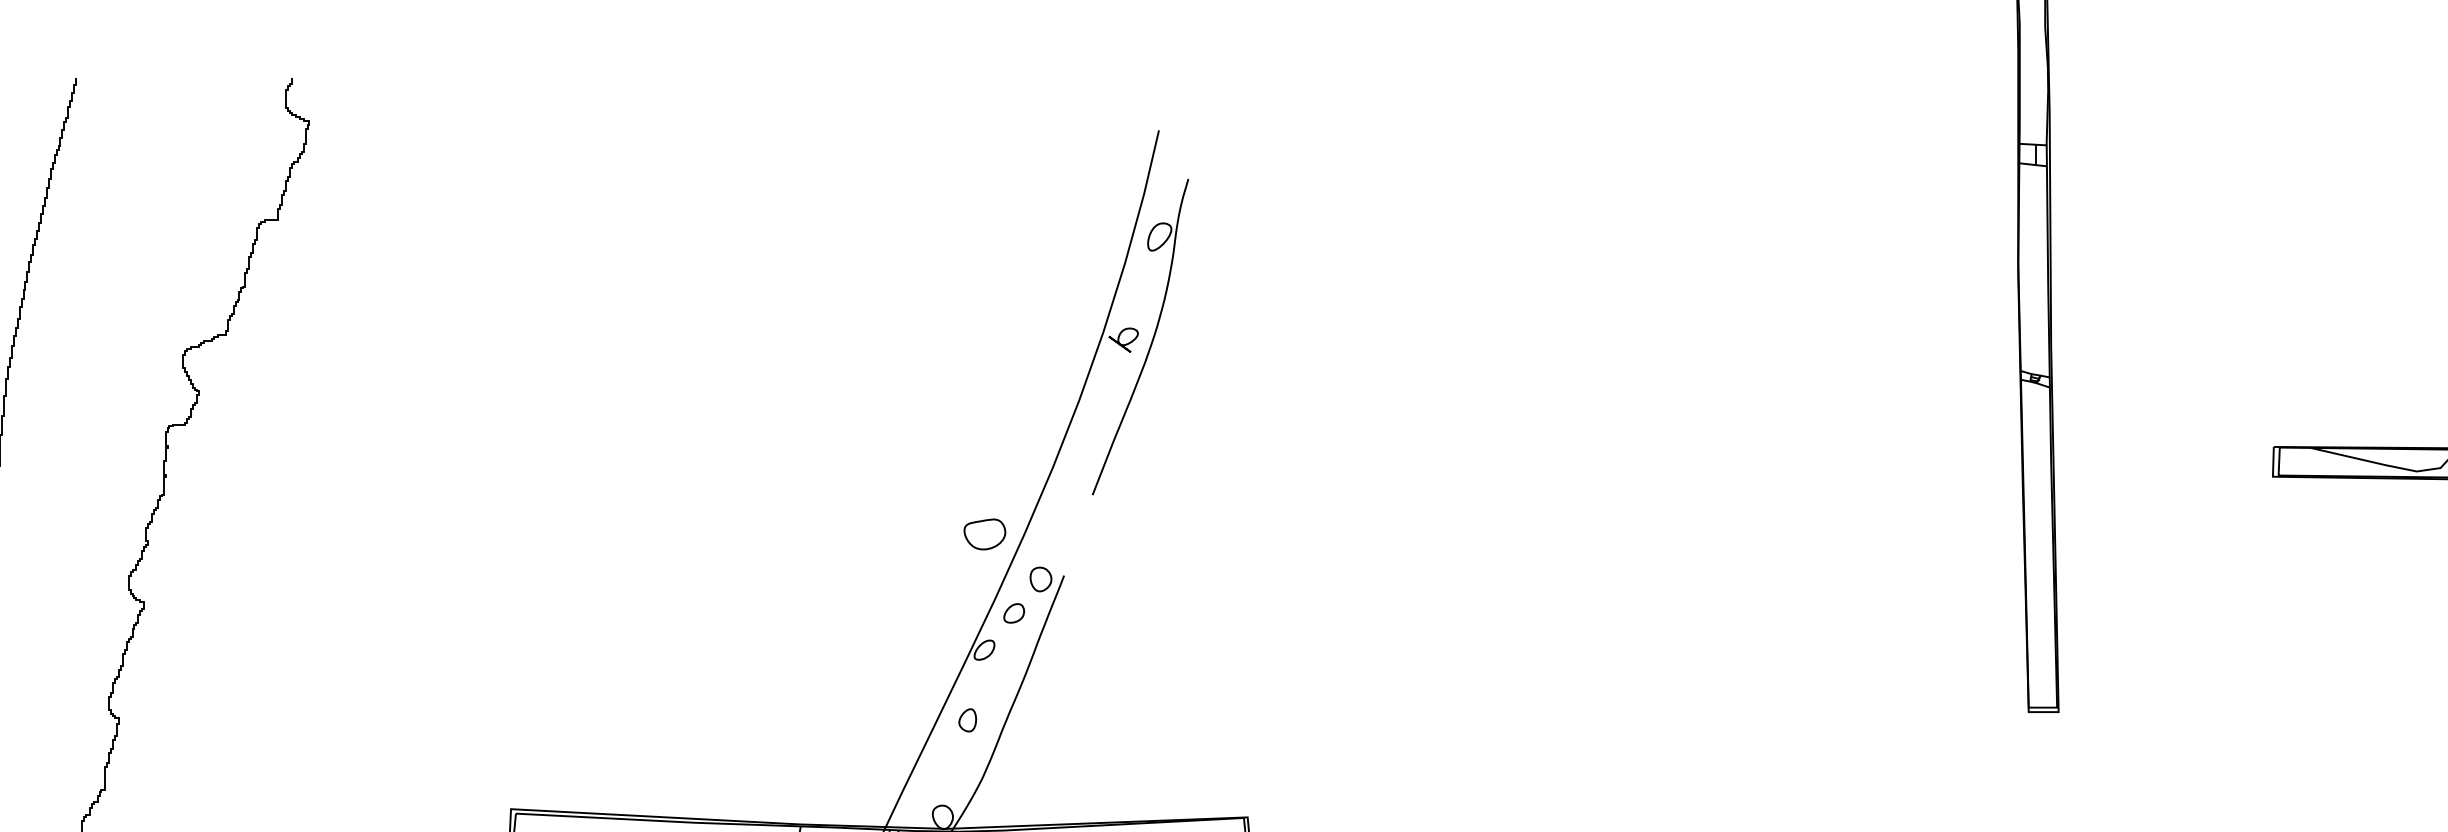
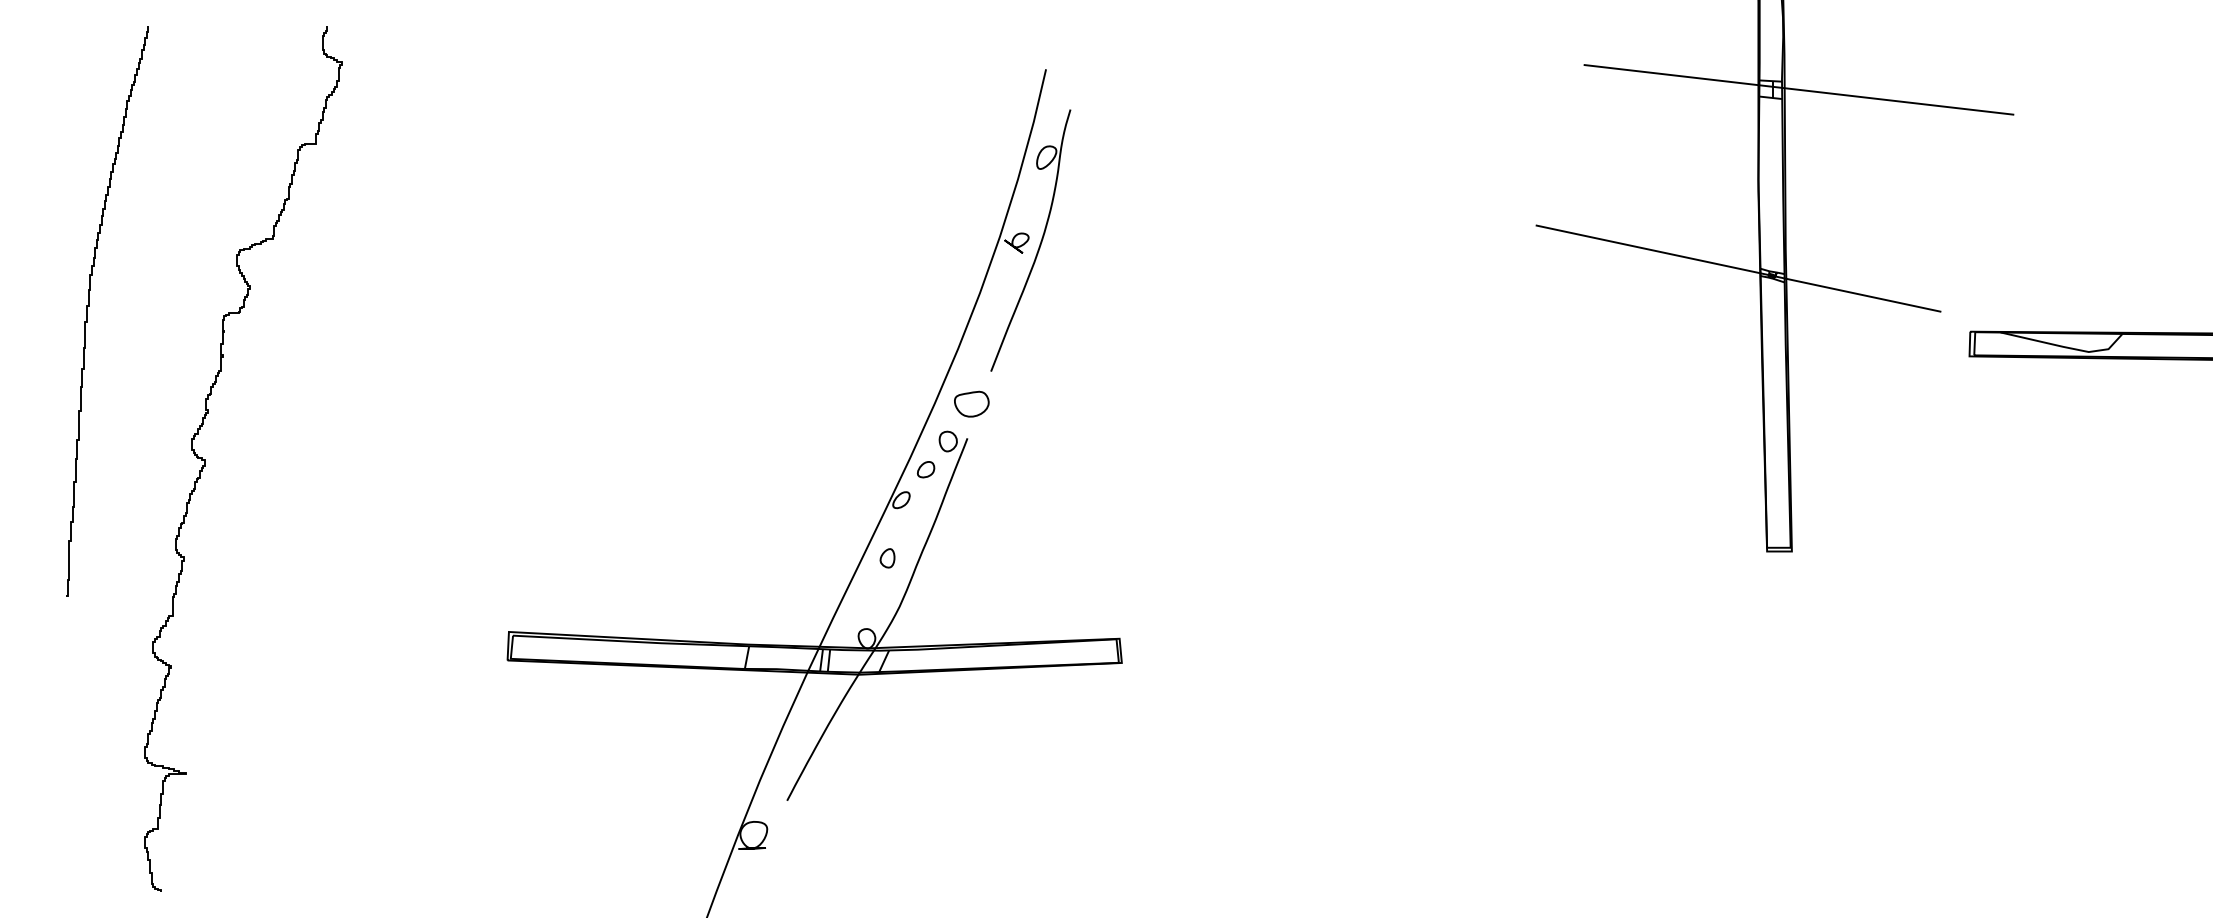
line: (2066, 154) -> (1798, 89), added
line: (1994, 370) -> (1738, 268), added
part: (984, 533) -> (971, 403), moved

